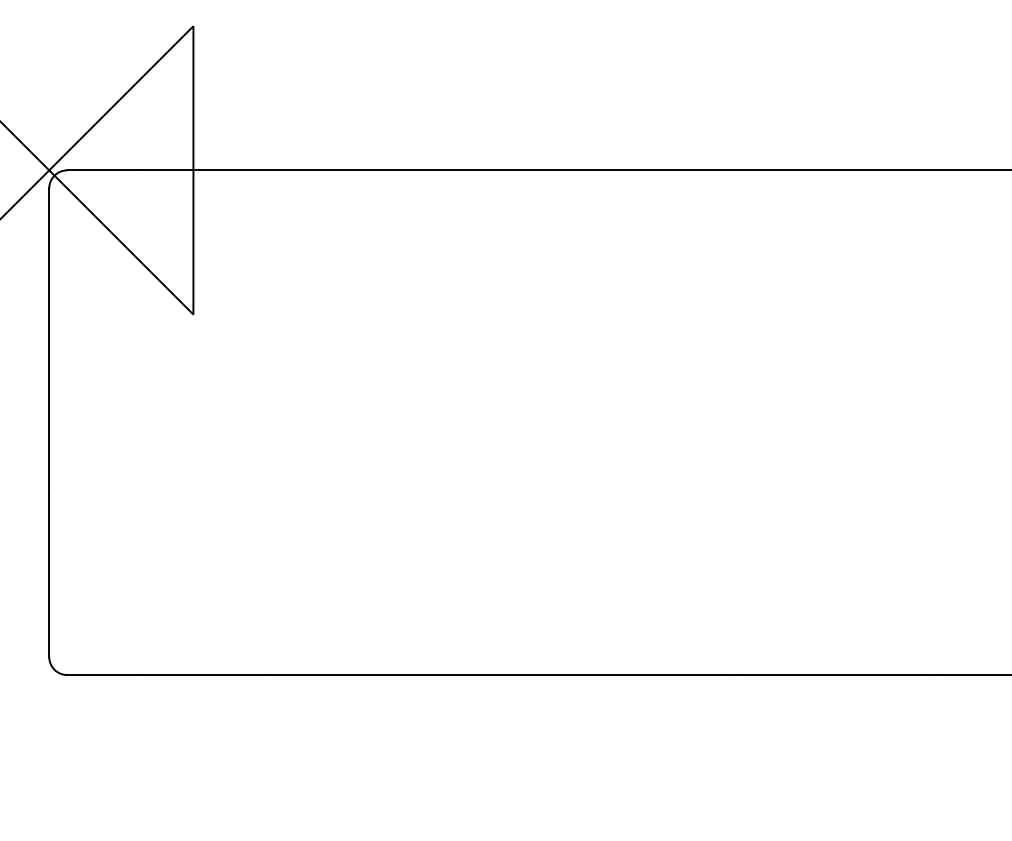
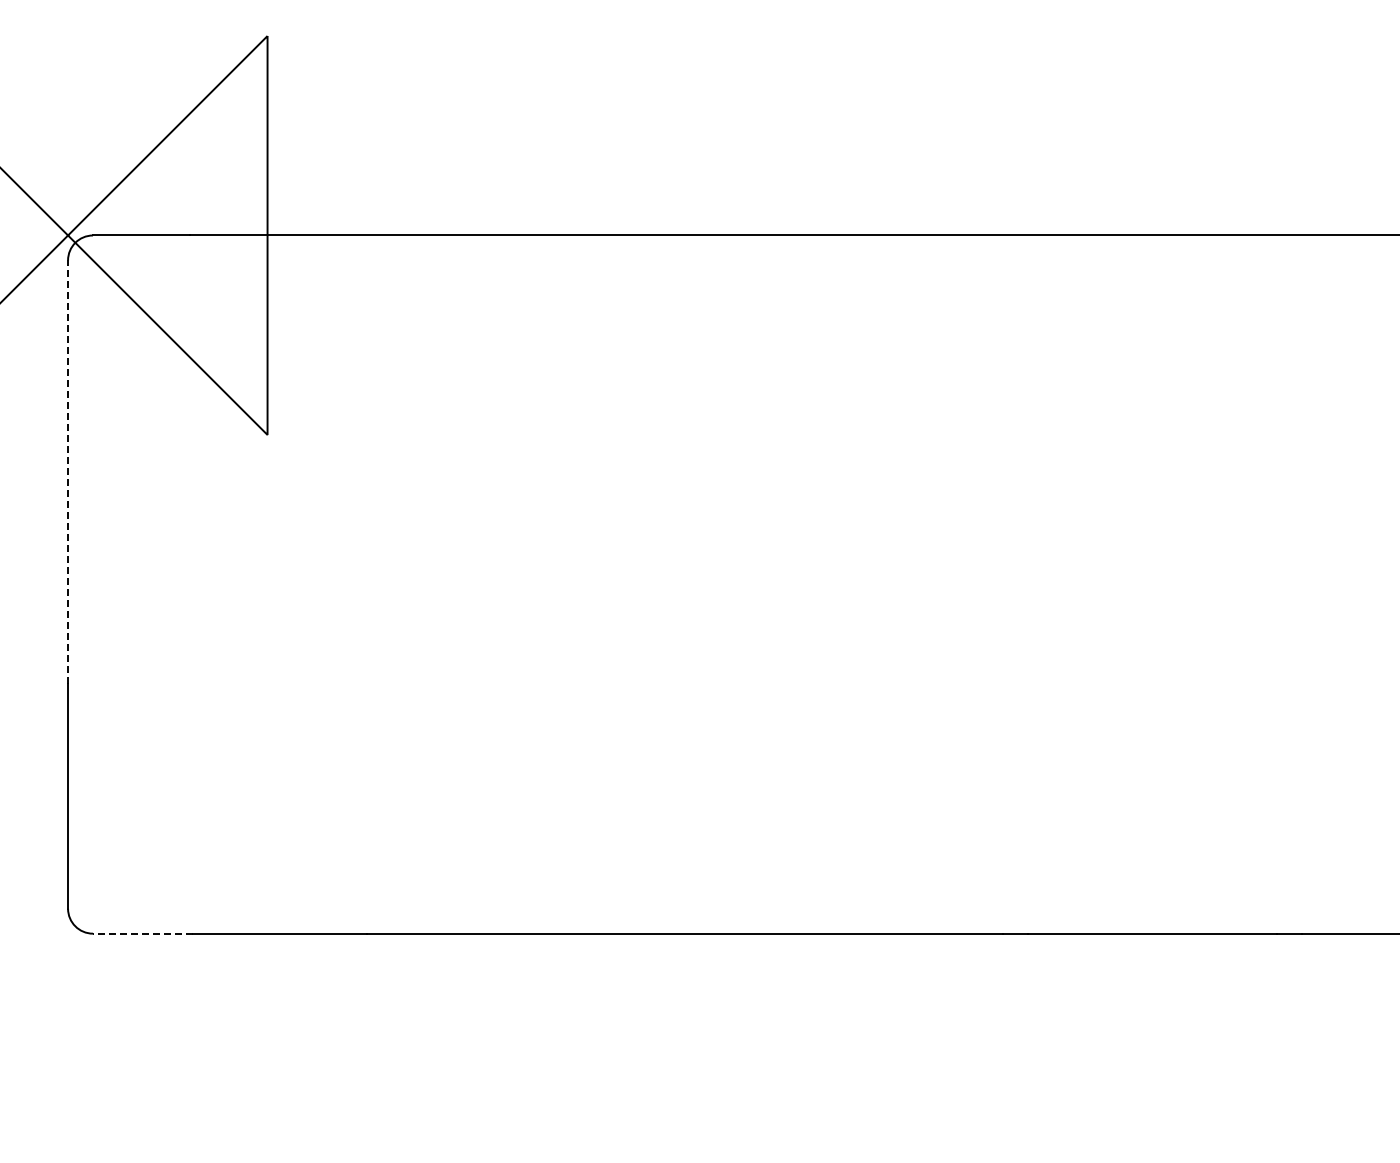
line: (49, 341) -> (68, 472), solid -> dashed
line: (103, 674) -> (142, 933), solid -> dashed

